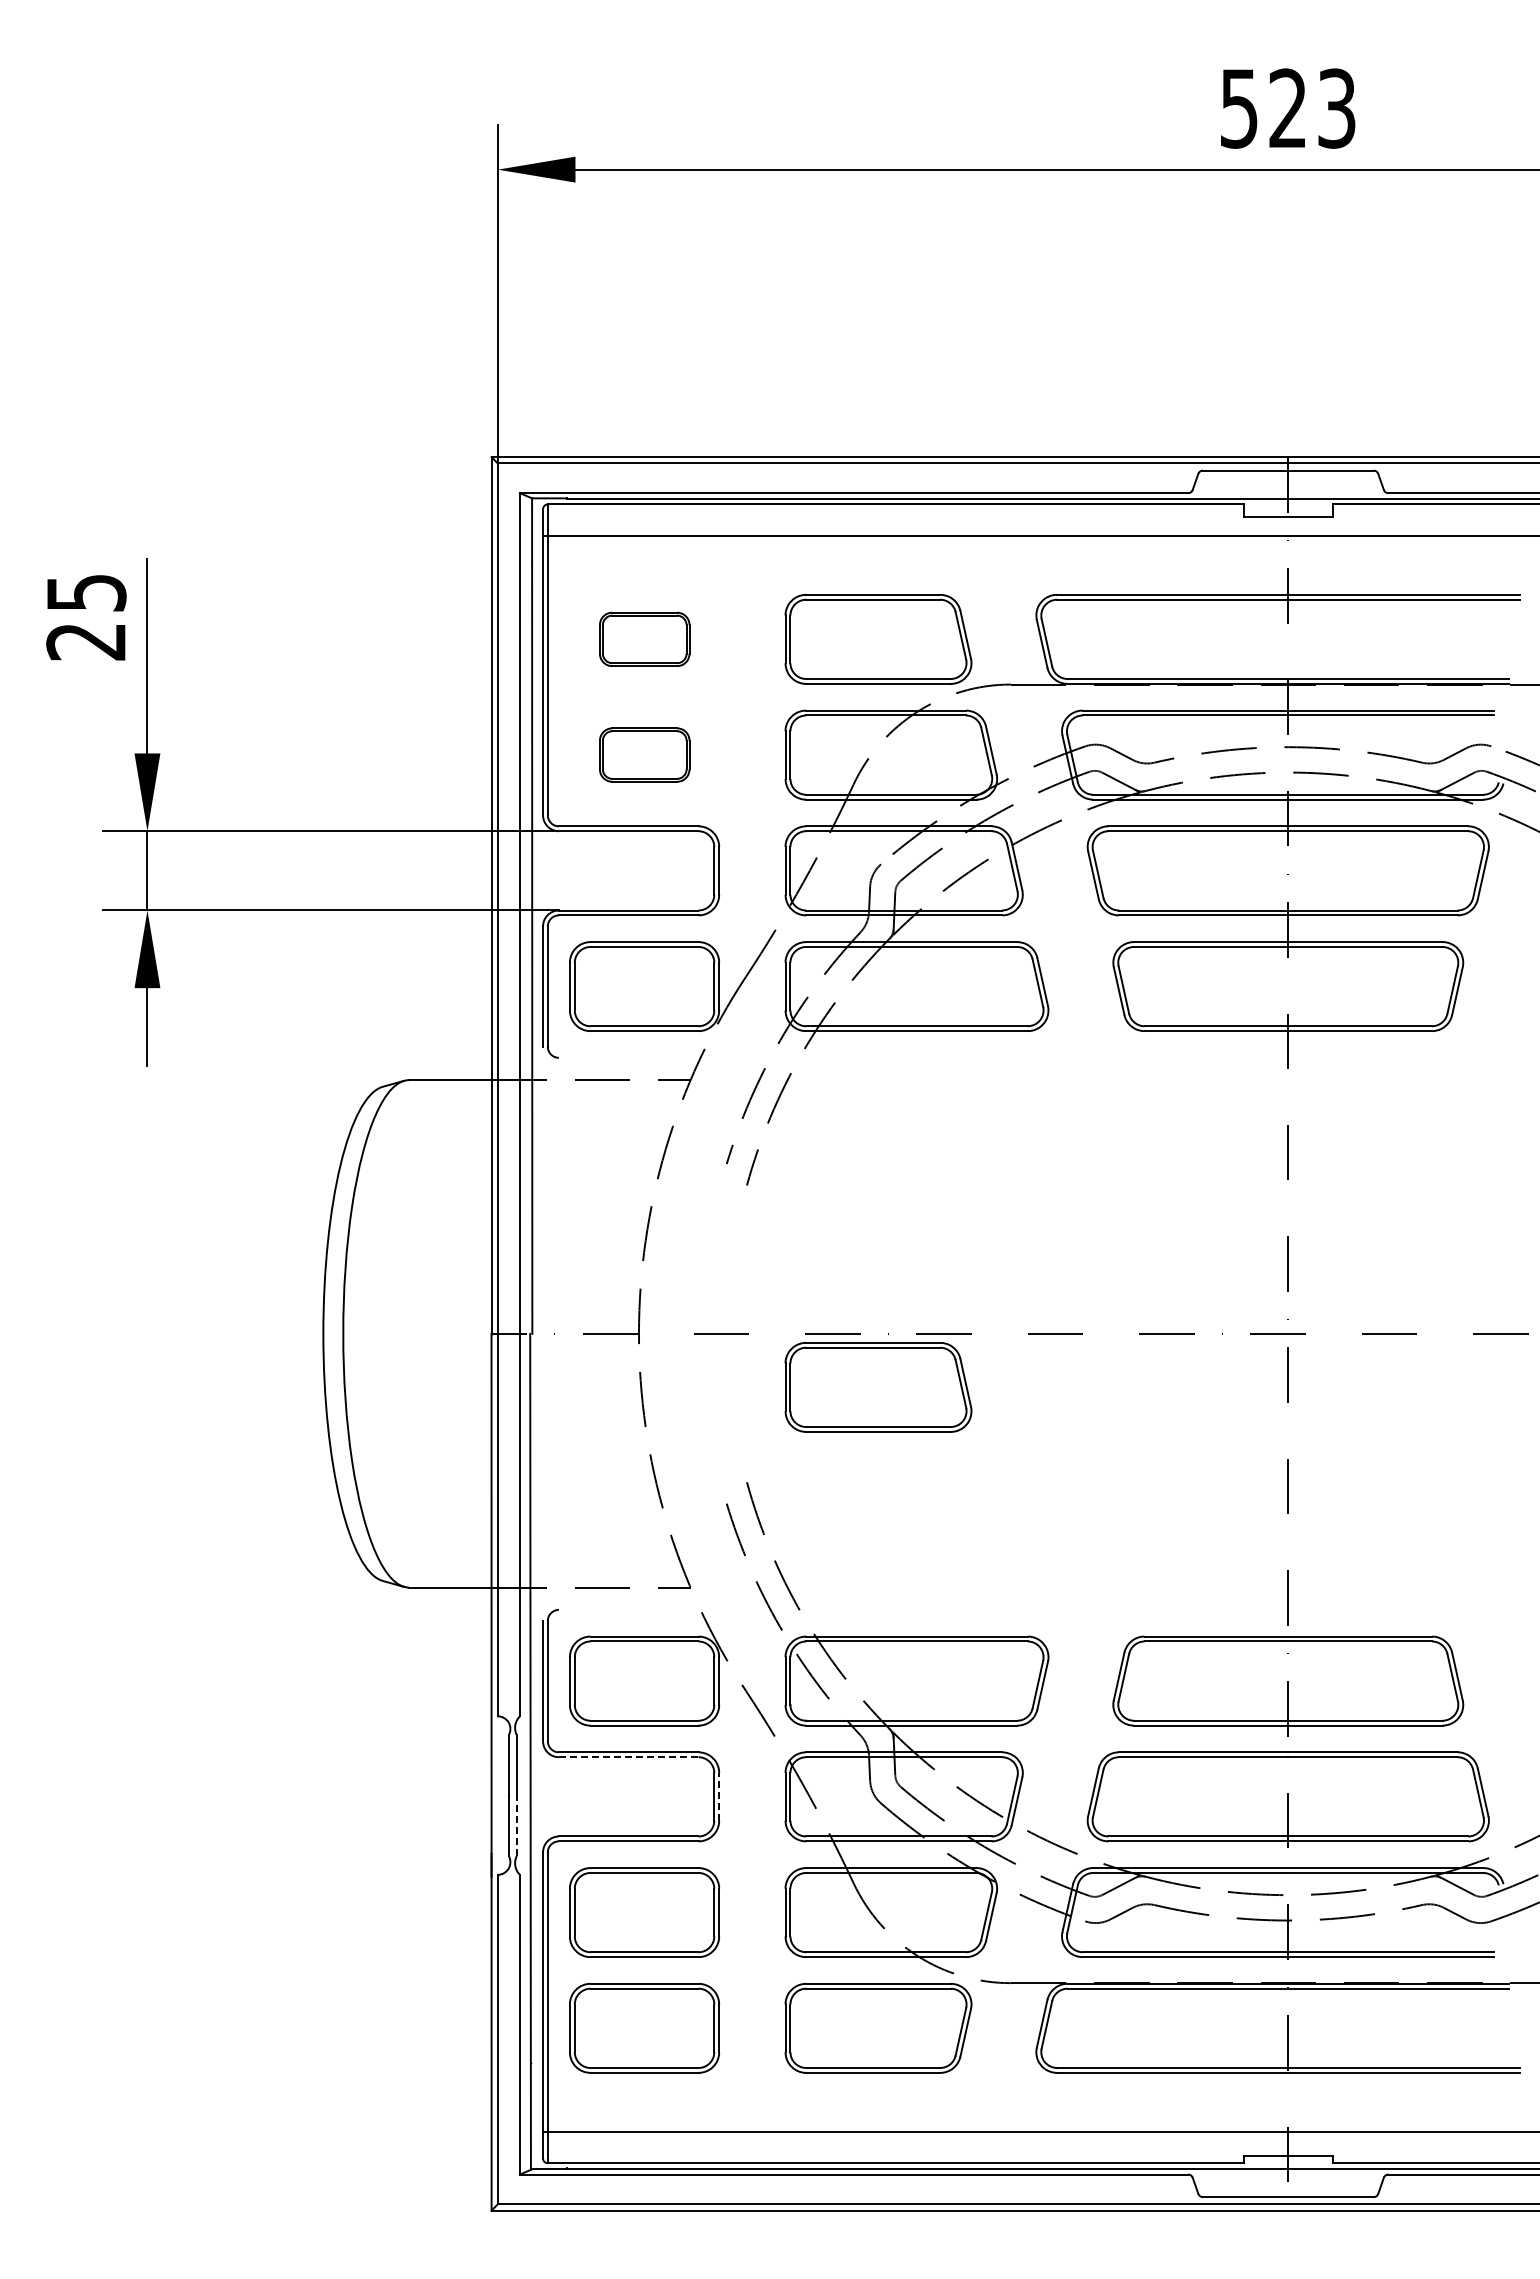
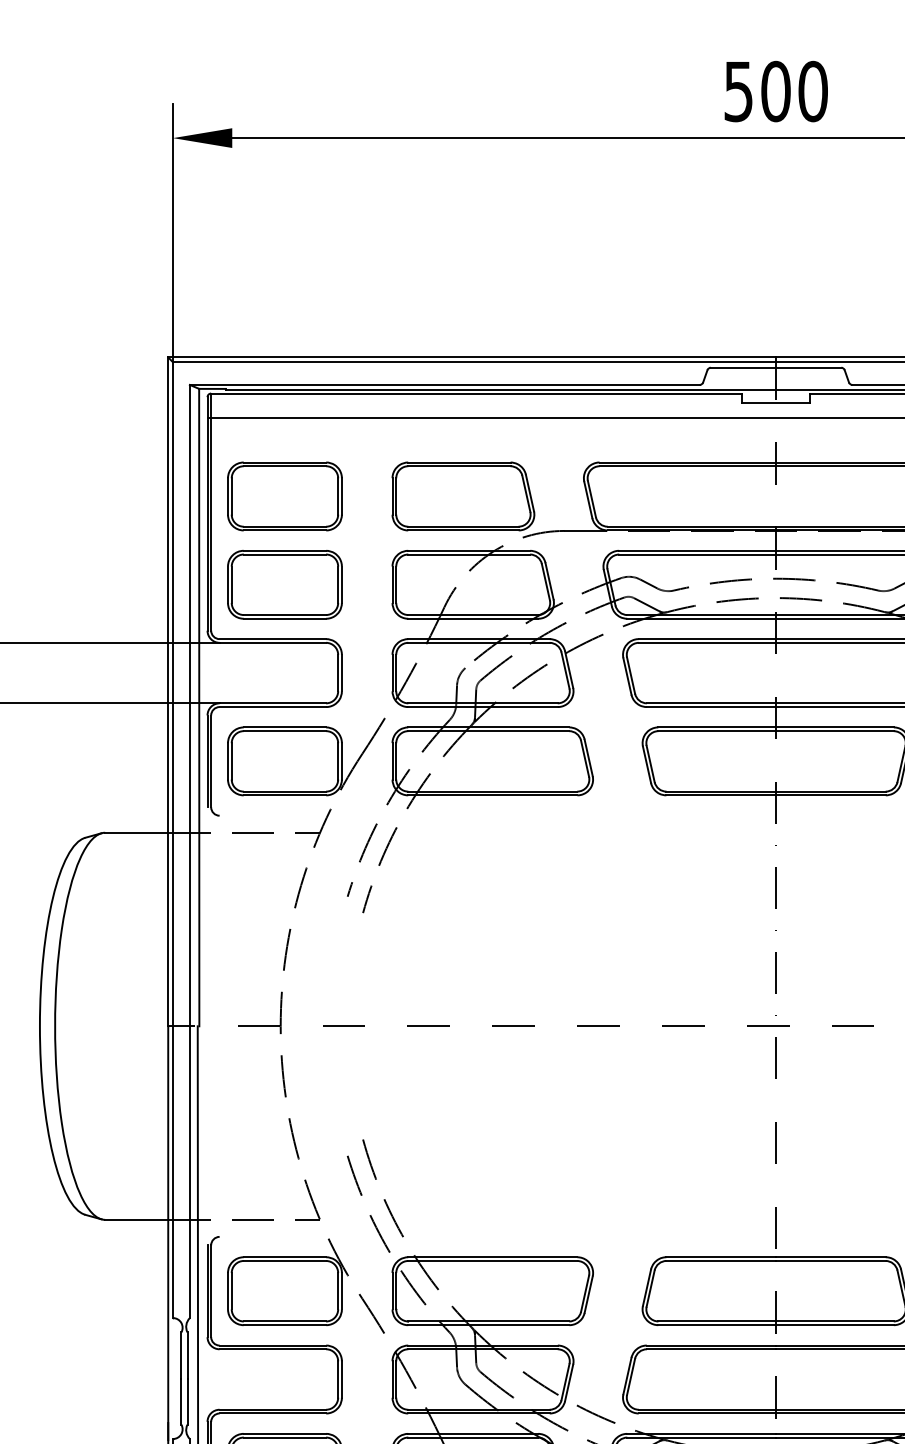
text: (1312, 108) -> (794, 91), 523 -> 500
part: (644, 639) -> (284, 496), size x1.67
part: (644, 754) -> (284, 584), size x1.67
part: (878, 1387) -> (463, 1067), removed
line: (628, 1757) -> (272, 1349), dashed -> solid
line: (719, 1796) -> (342, 1379), dashed -> solid
line: (516, 1825) -> (187, 1401), dashed -> solid

